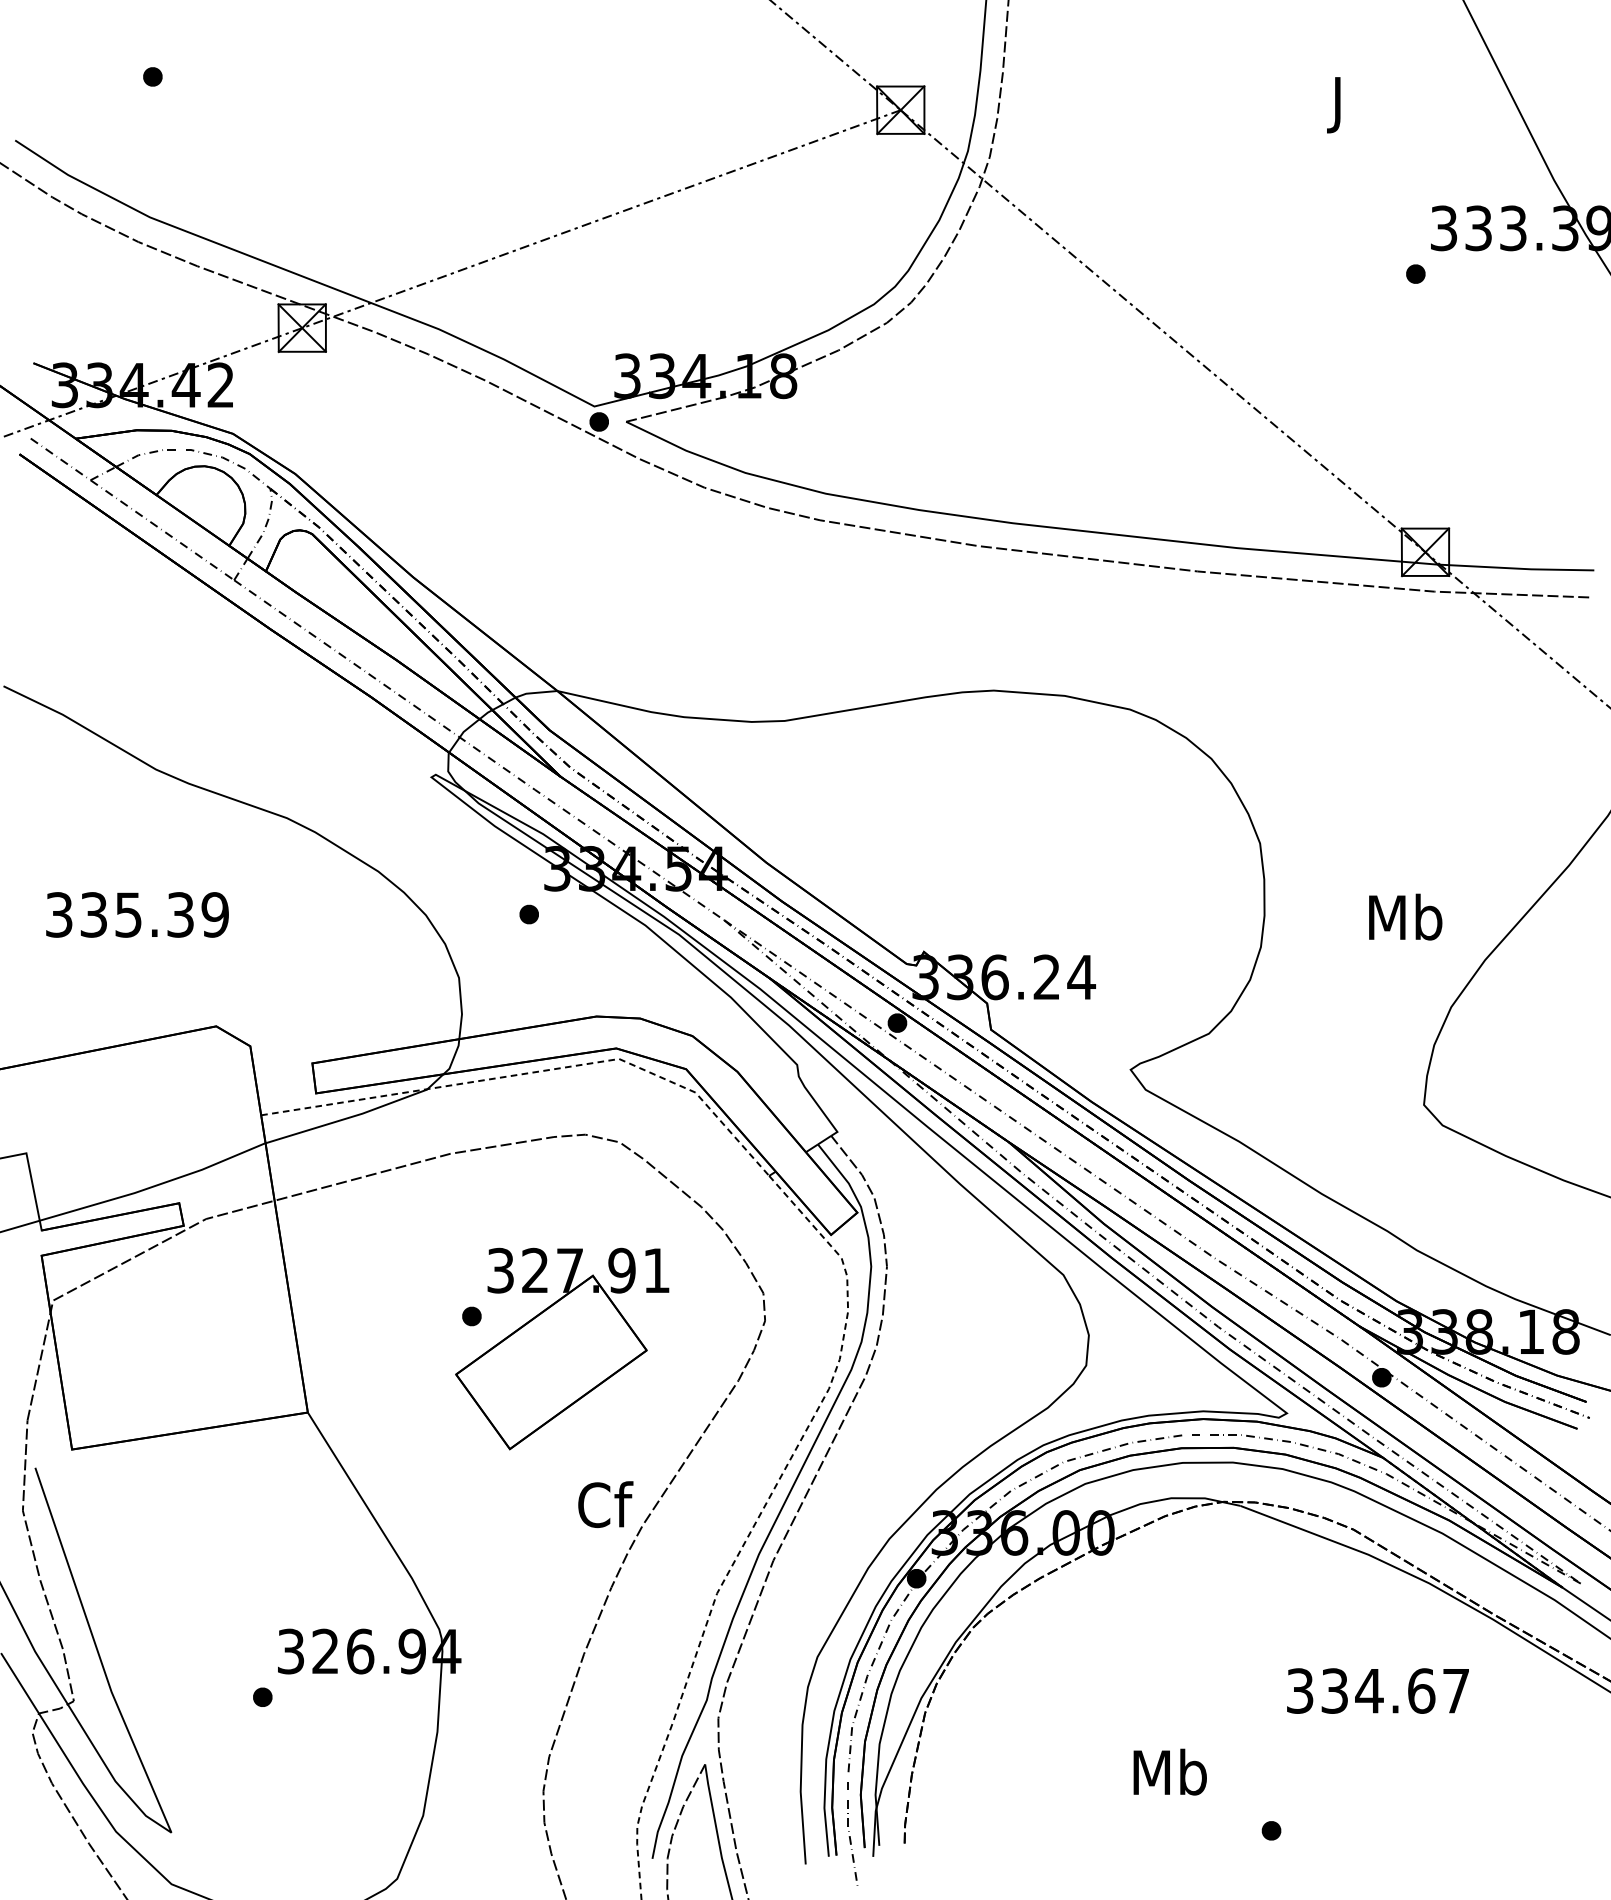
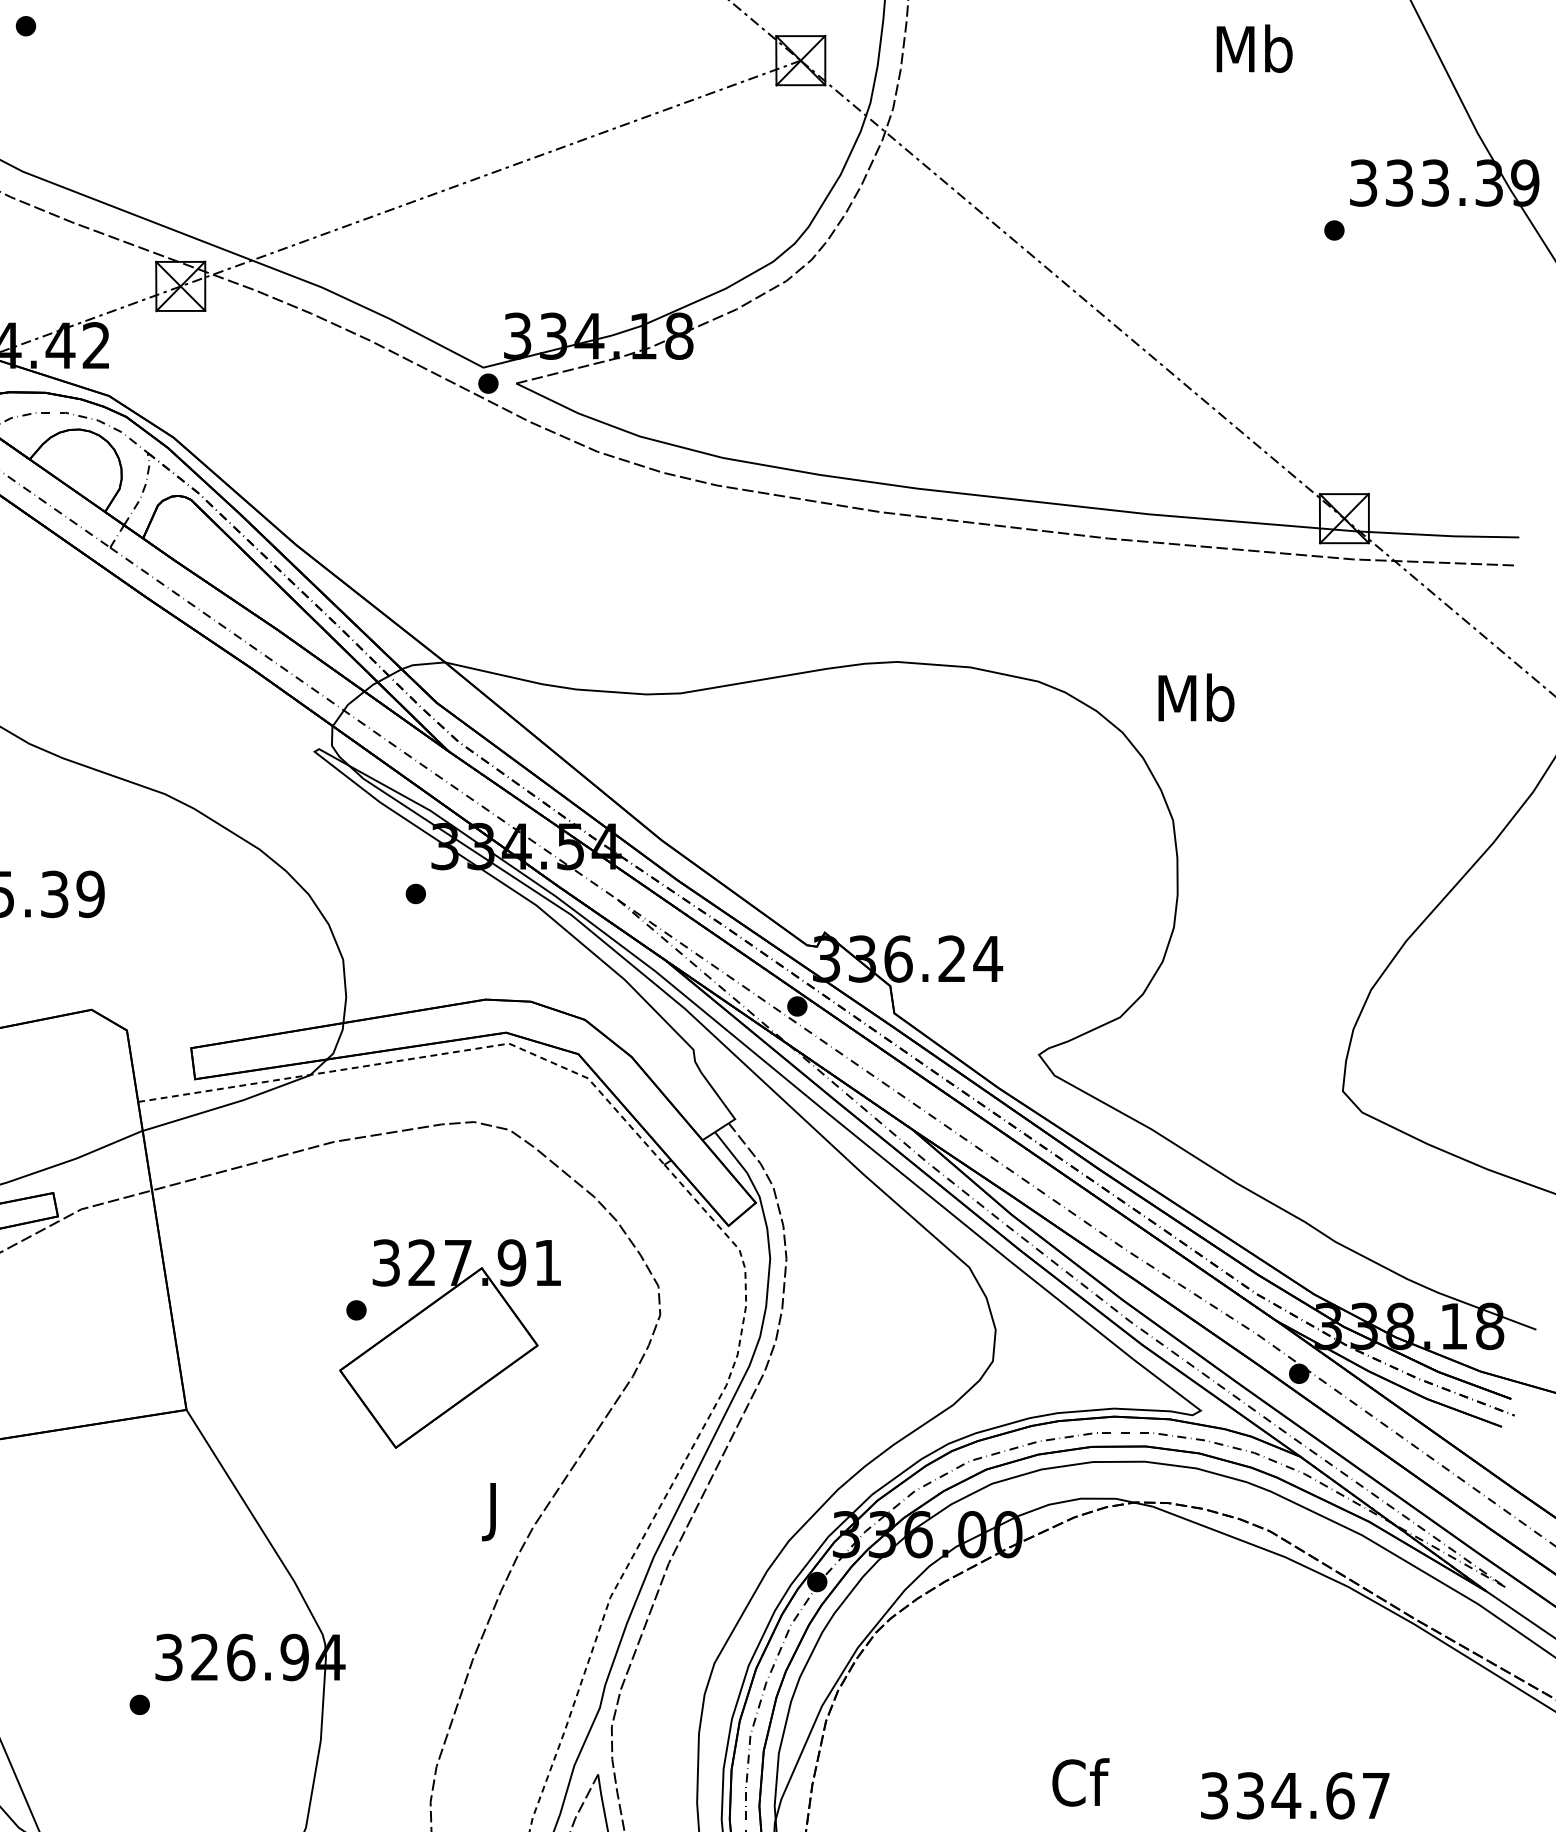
text: (1338, 104) -> (1254, 54), J -> Mb
text: (1405, 916) -> (1196, 697), moved
text: (605, 1510) -> (494, 1511), Cf -> J
text: (1377, 1690) -> (1294, 1795), moved
text: (1169, 1771) -> (1079, 1781), Mb -> Cf

